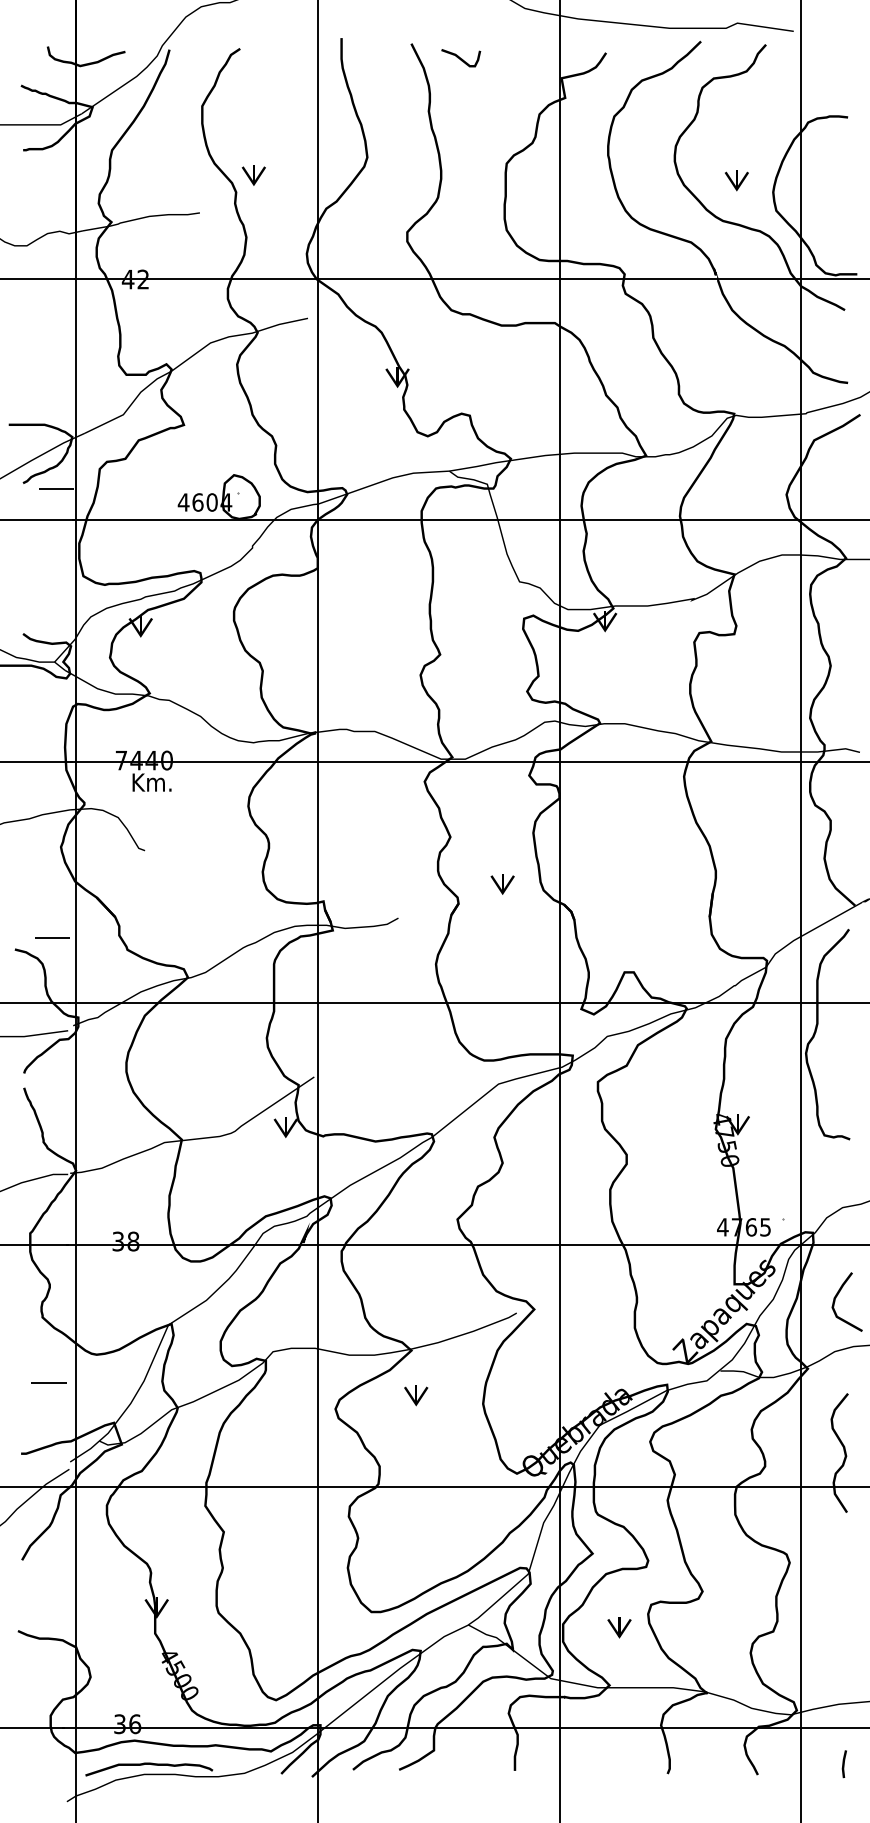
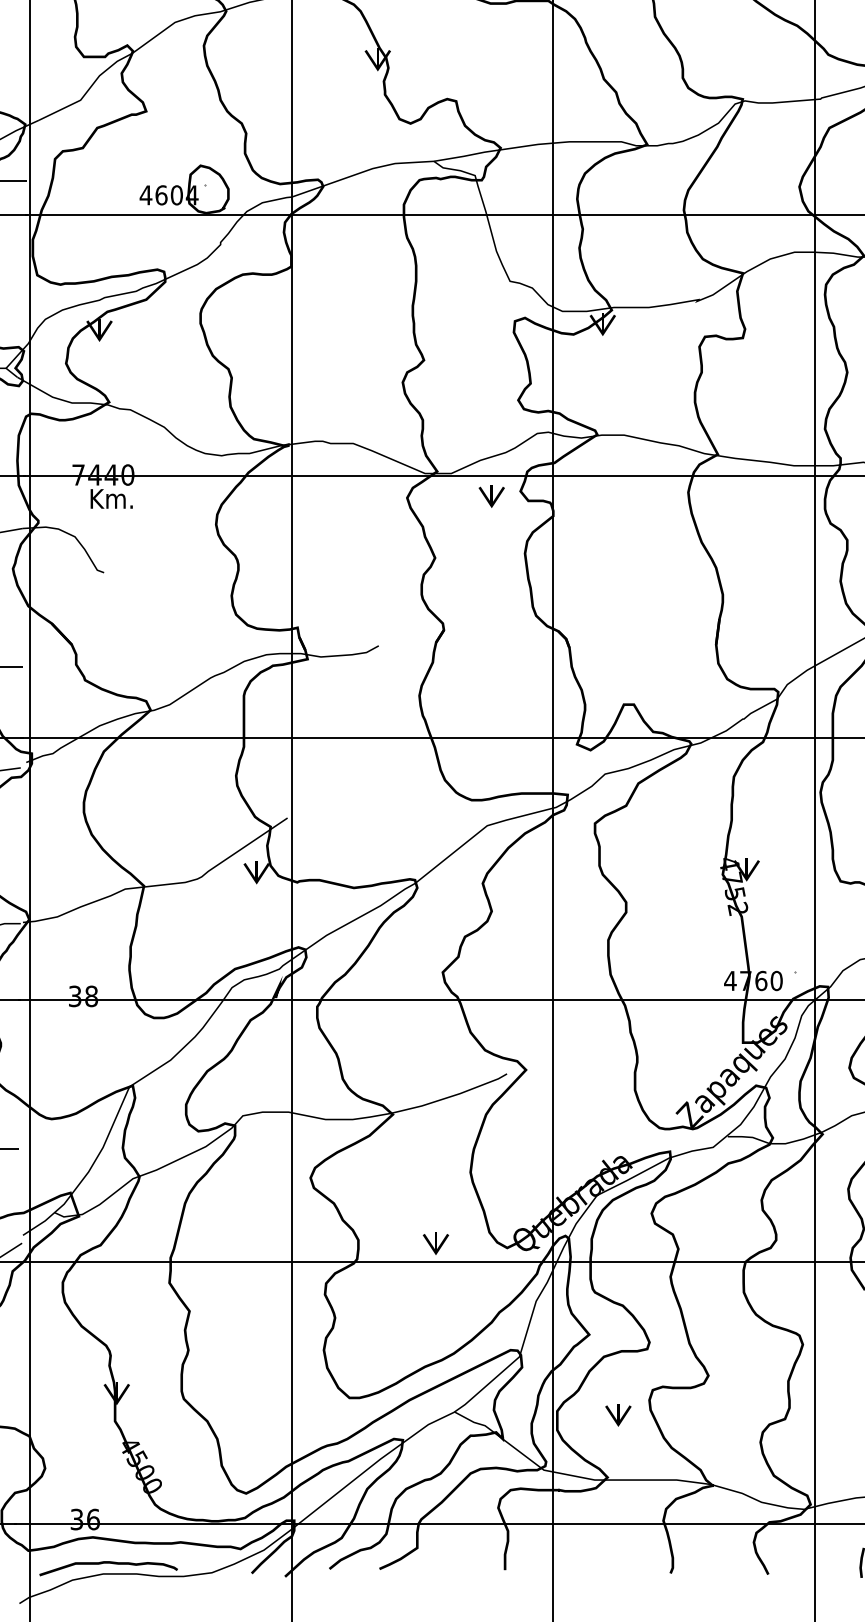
part: (502, 884) -> (491, 496), moved
text: (729, 1160) -> (737, 908), 4750 -> 4752
text: (765, 1227) -> (776, 981), 4765 -> 4760
part: (416, 1395) -> (436, 1243), moved

